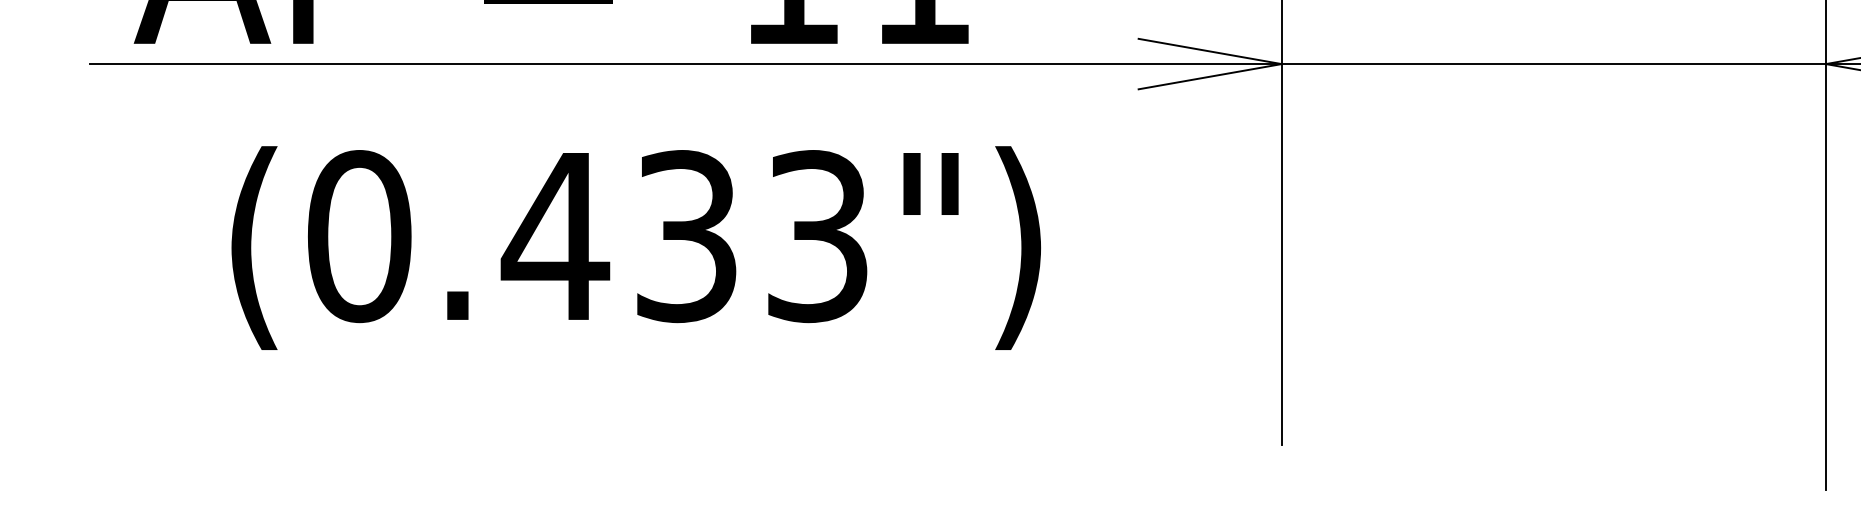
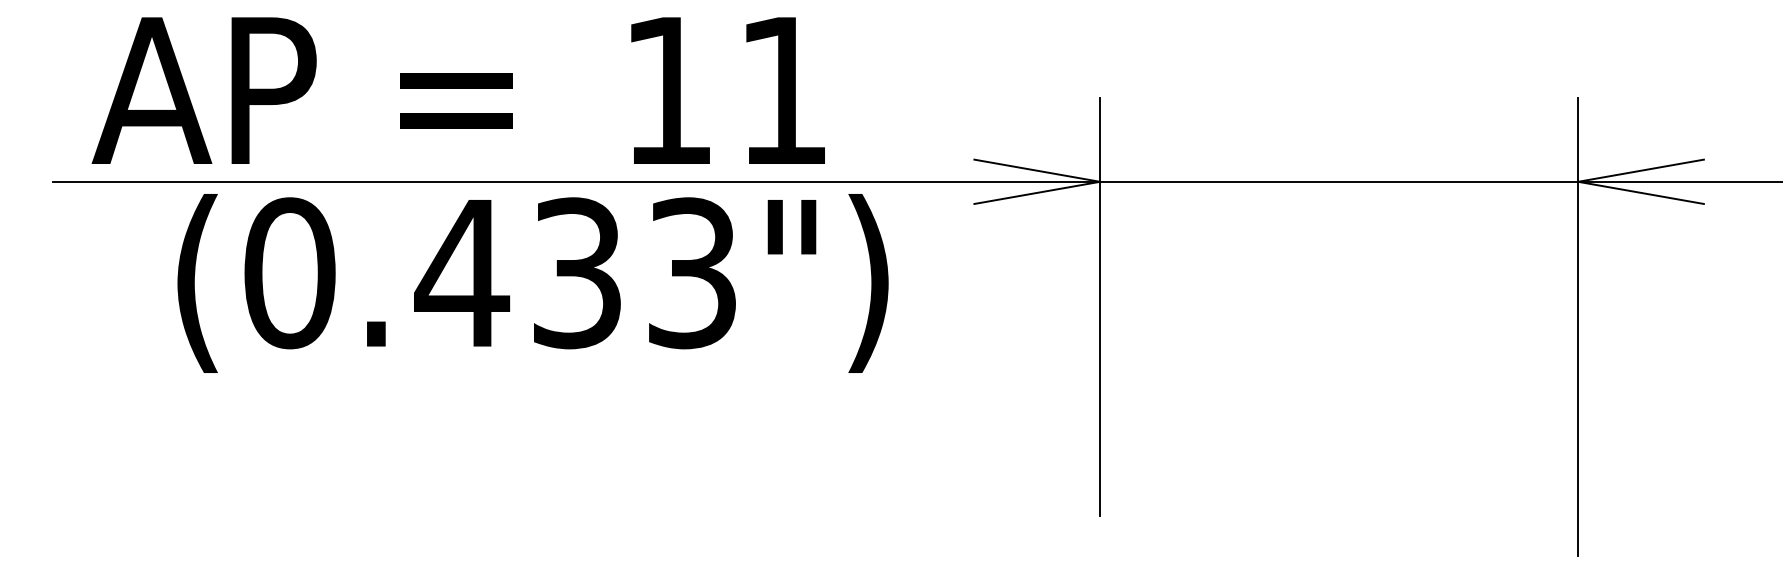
text: (635, 248) -> (532, 283), moved

